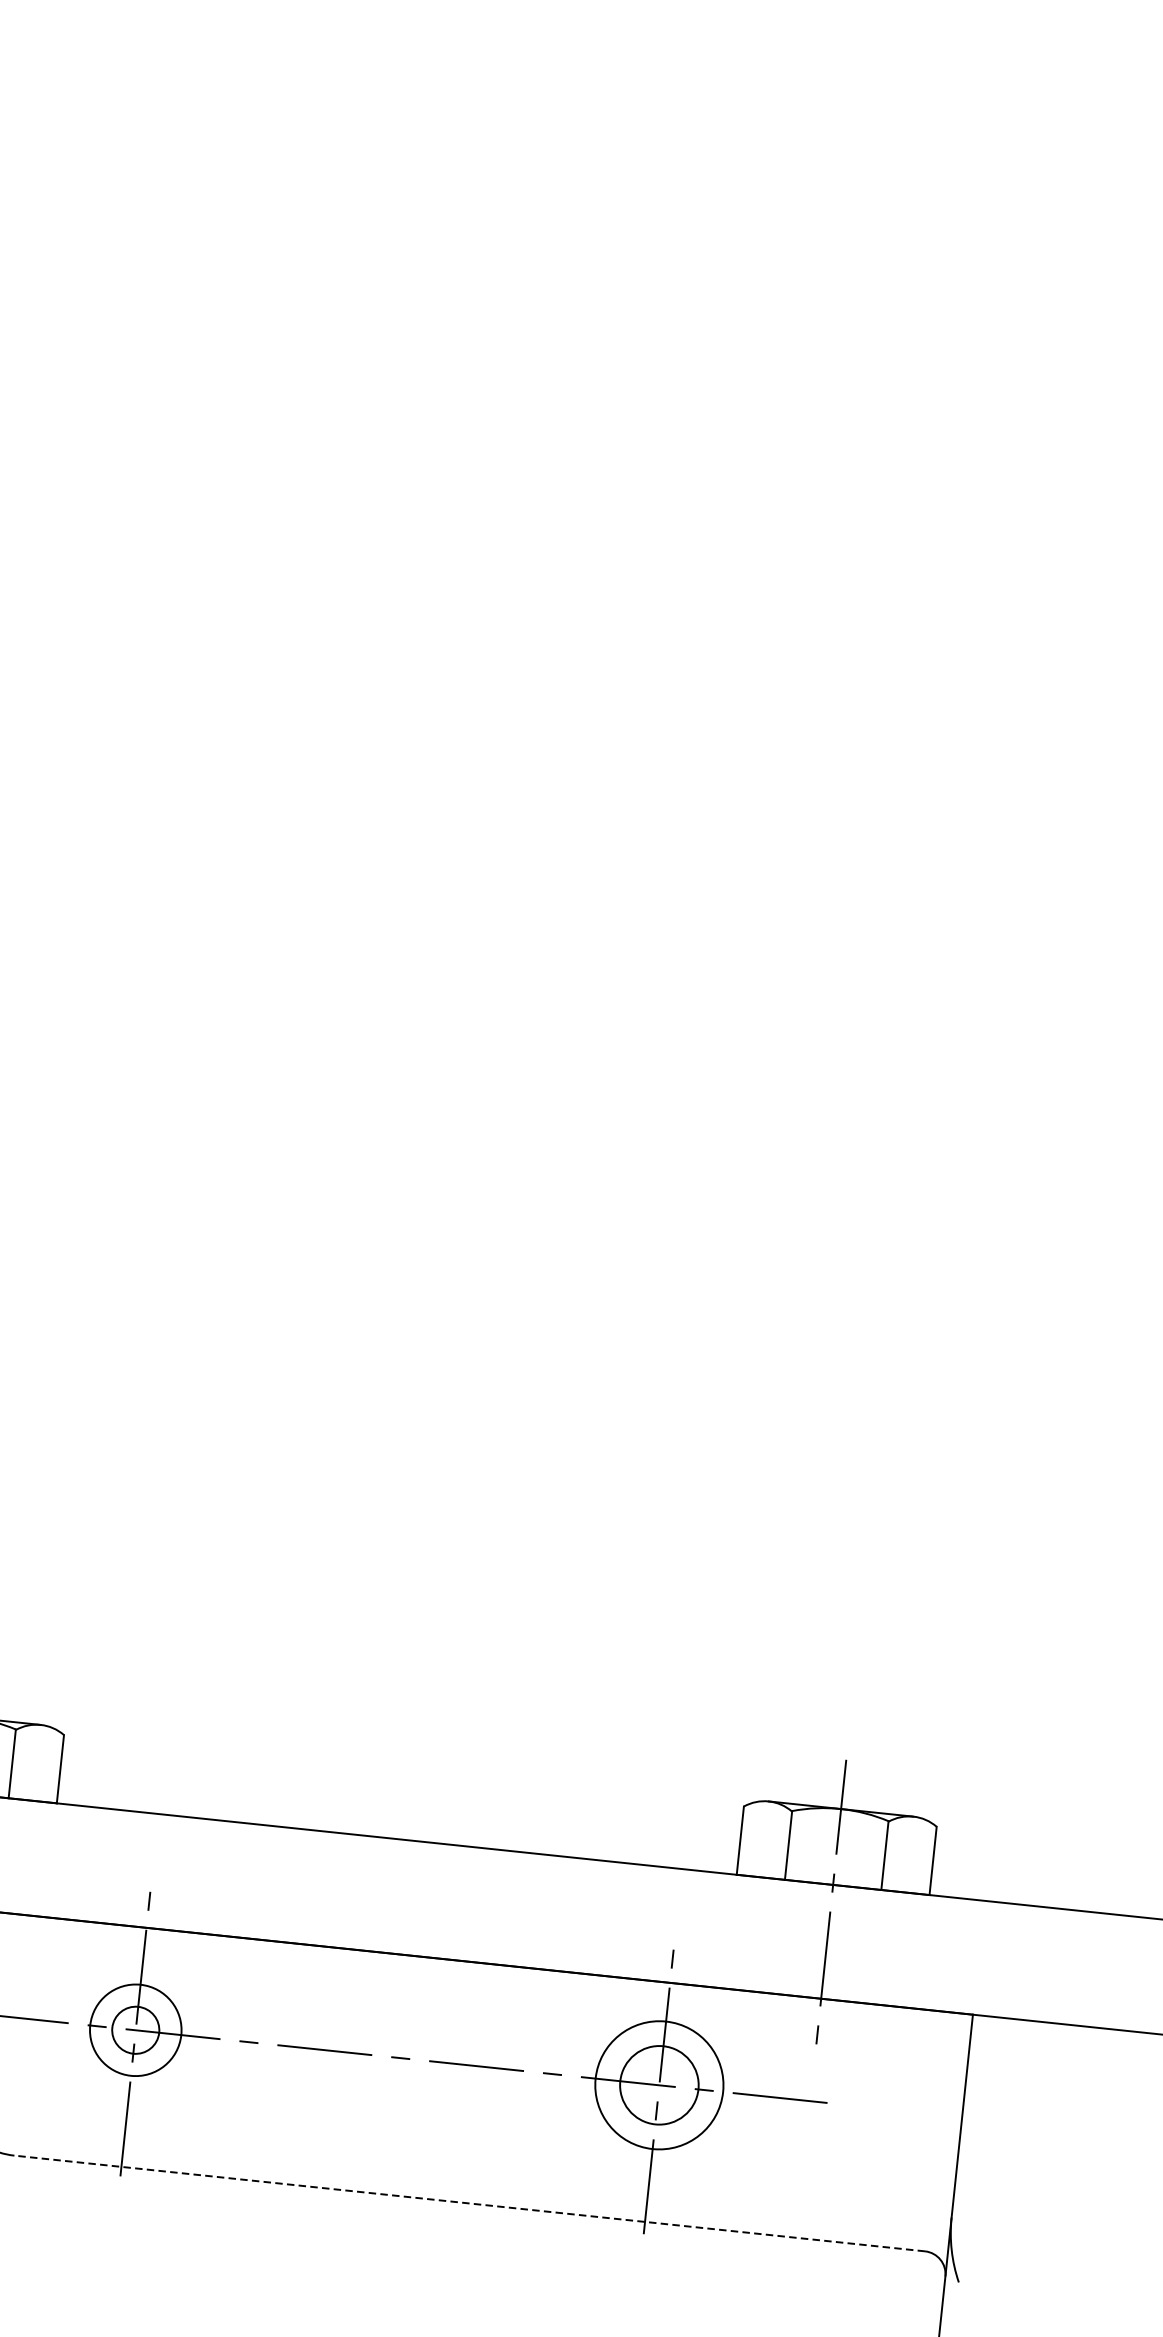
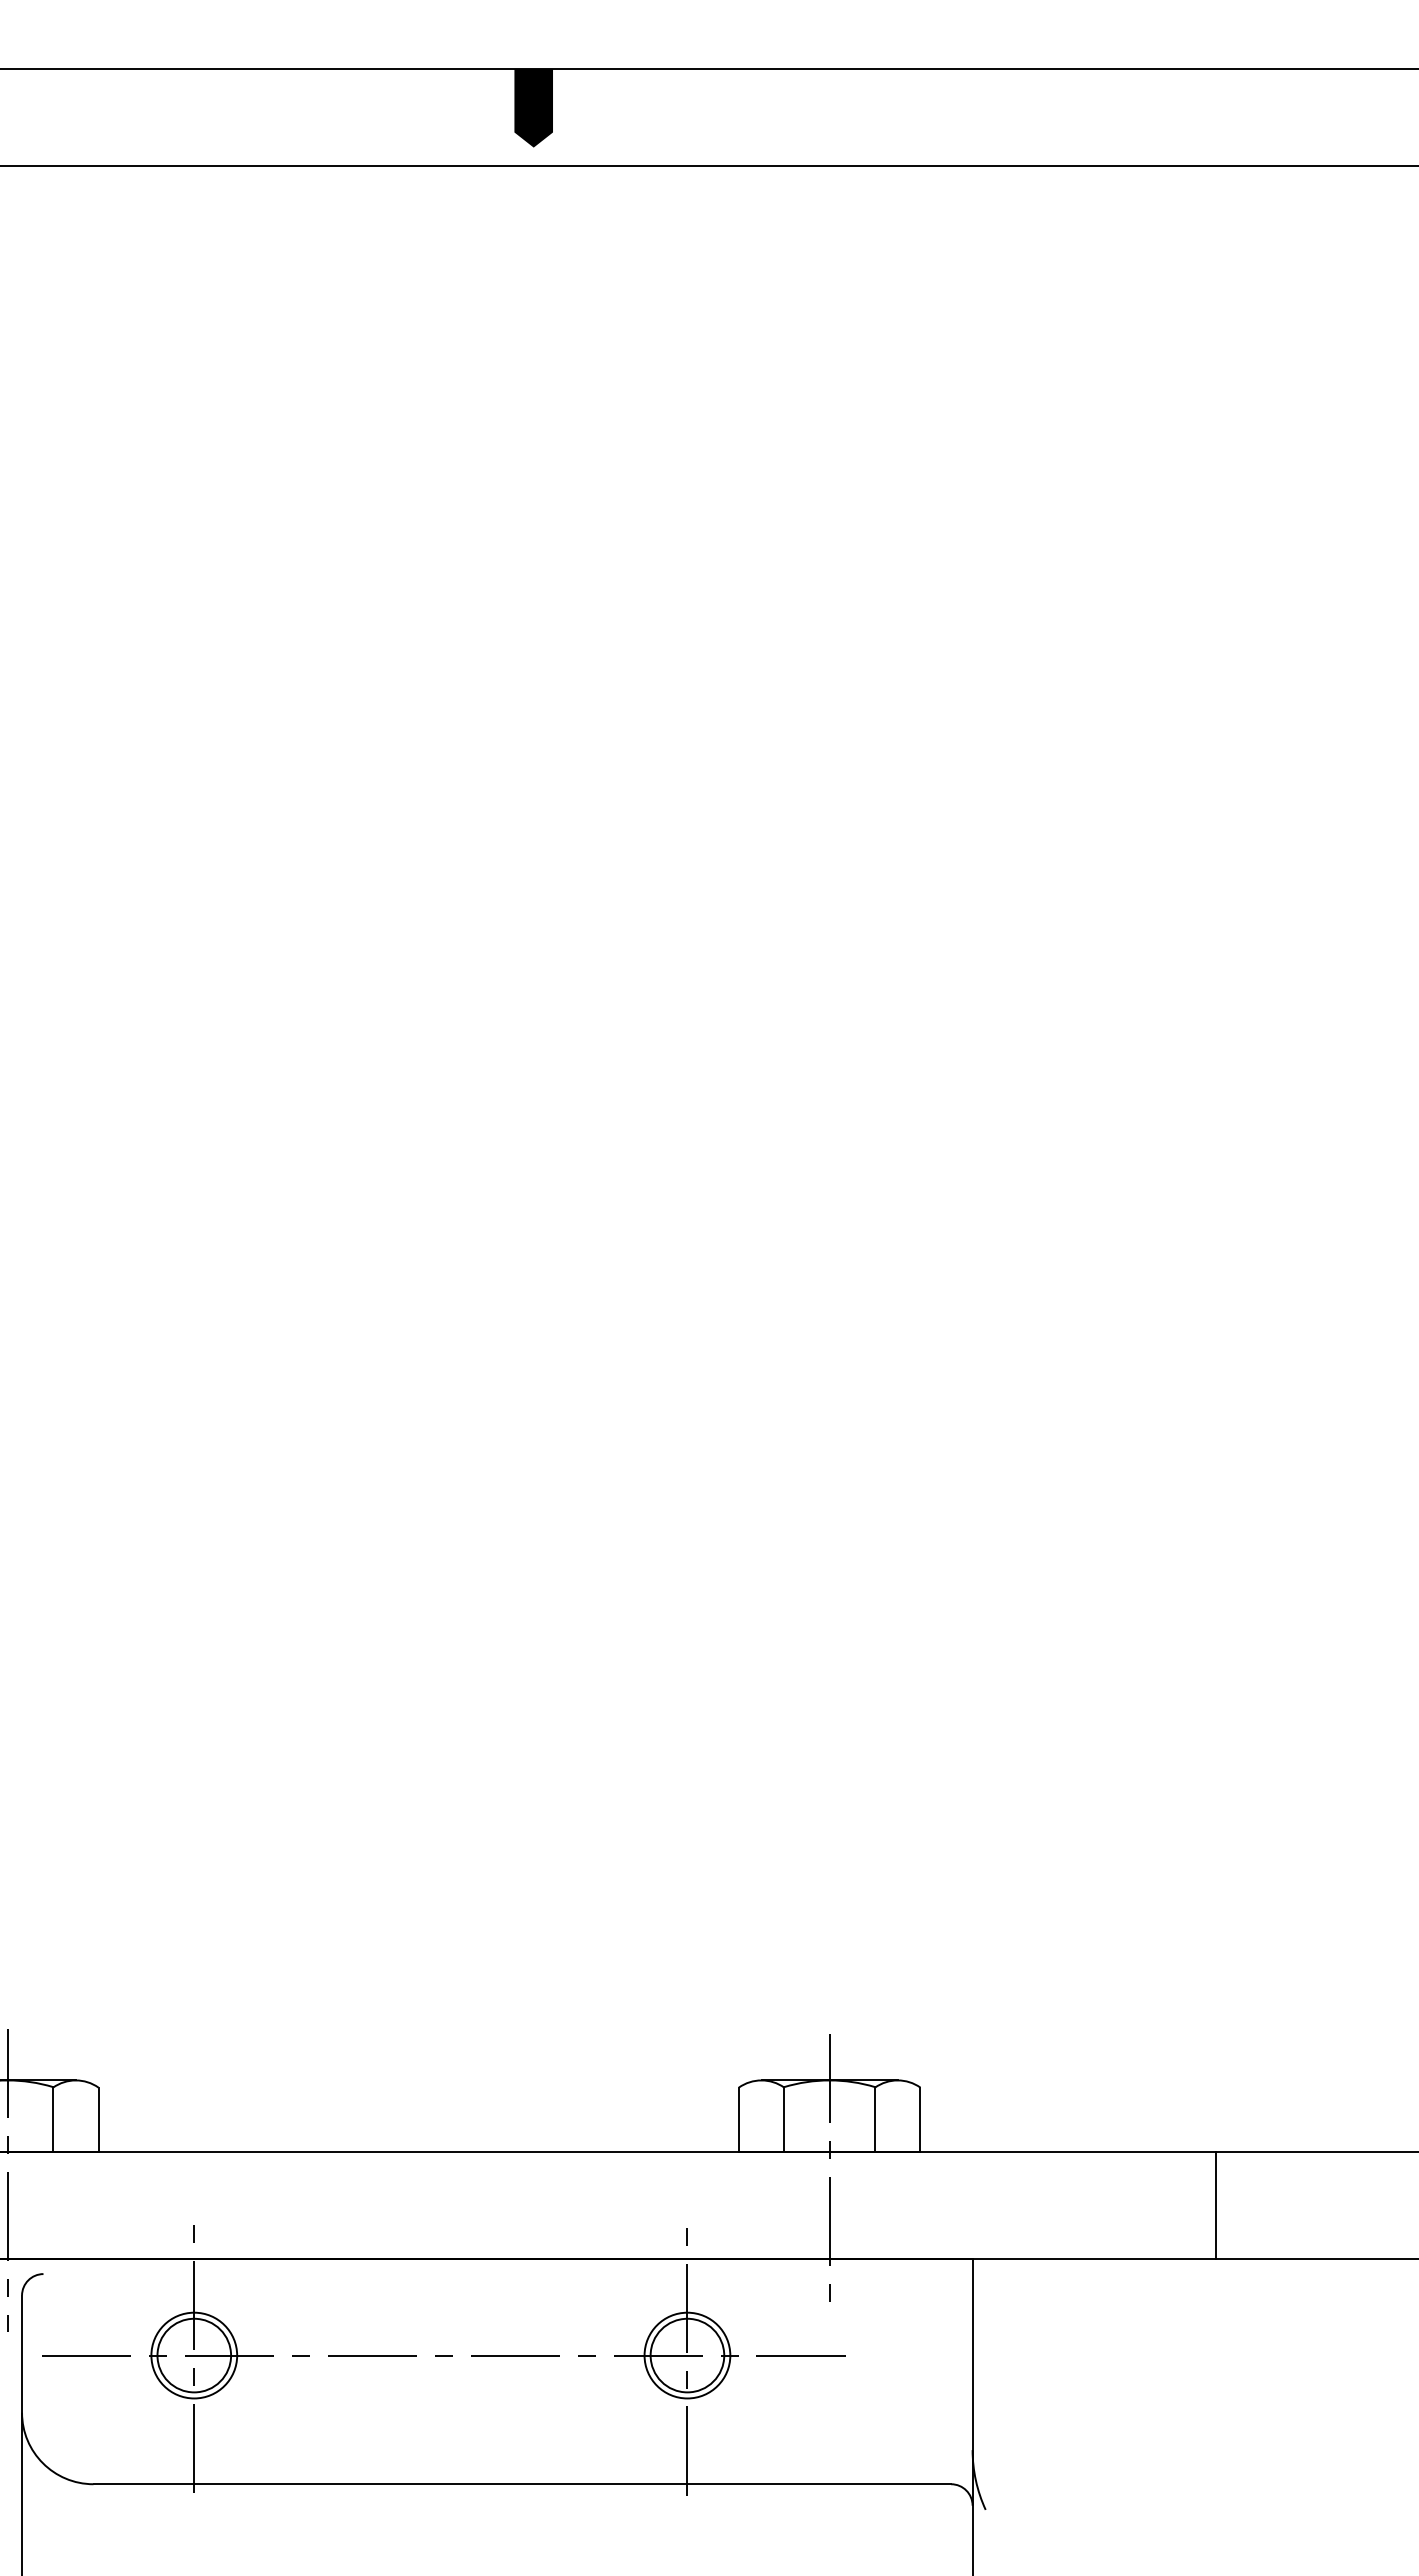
circle: (136, 2030) -> (194, 2355), size x1.67
circle: (659, 2085) -> (687, 2355), size x0.71
line: (469, 2203) -> (522, 2484), dashed -> solid

